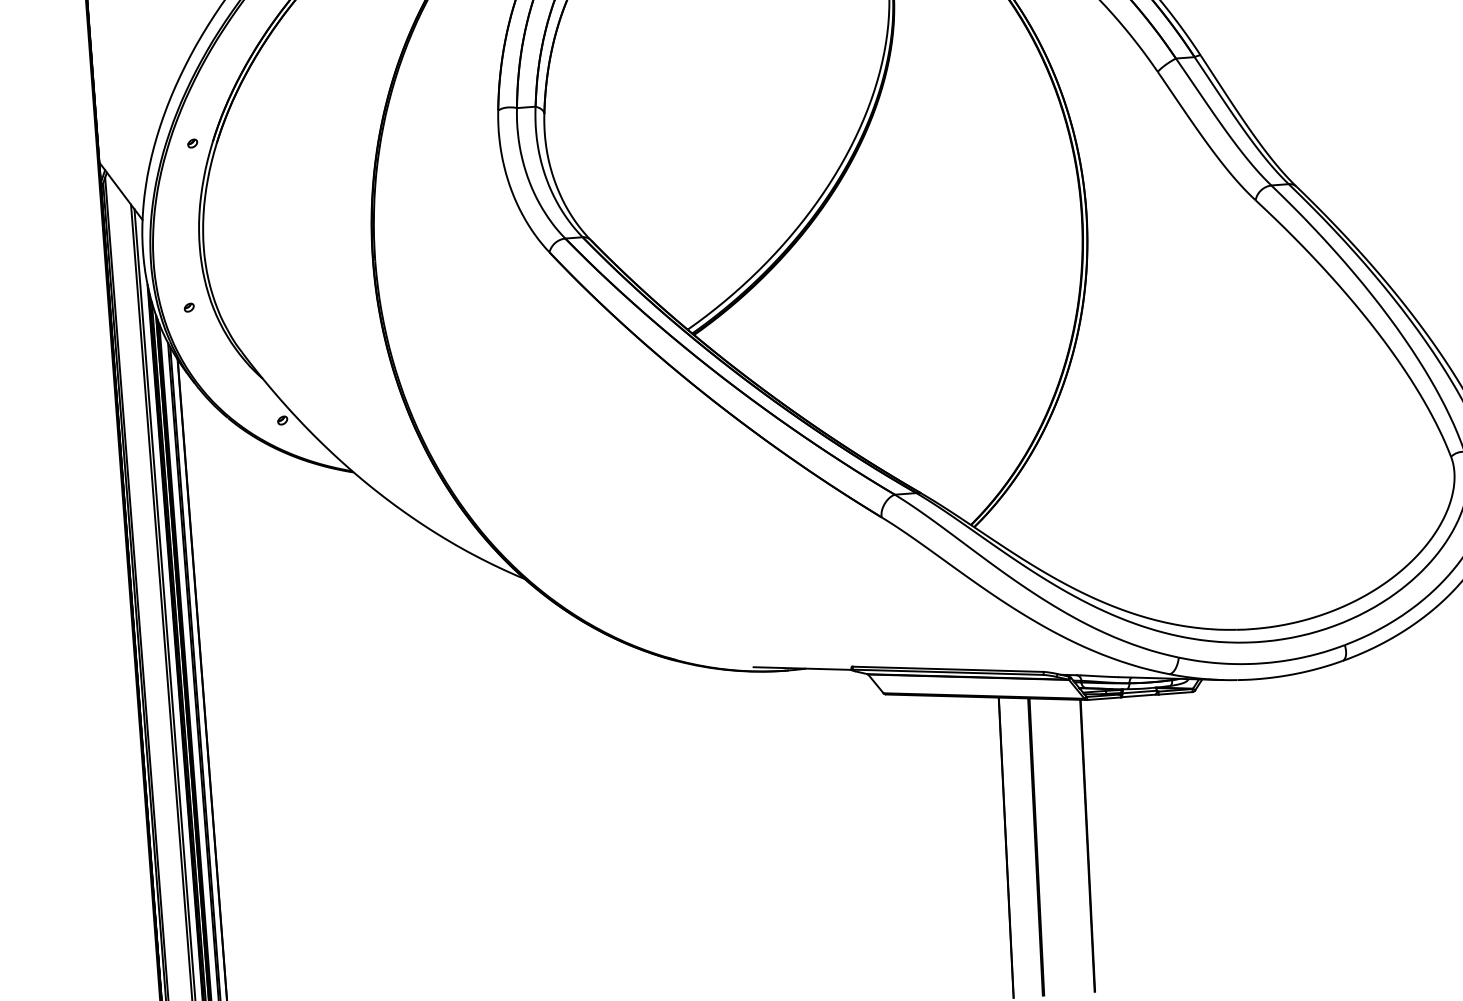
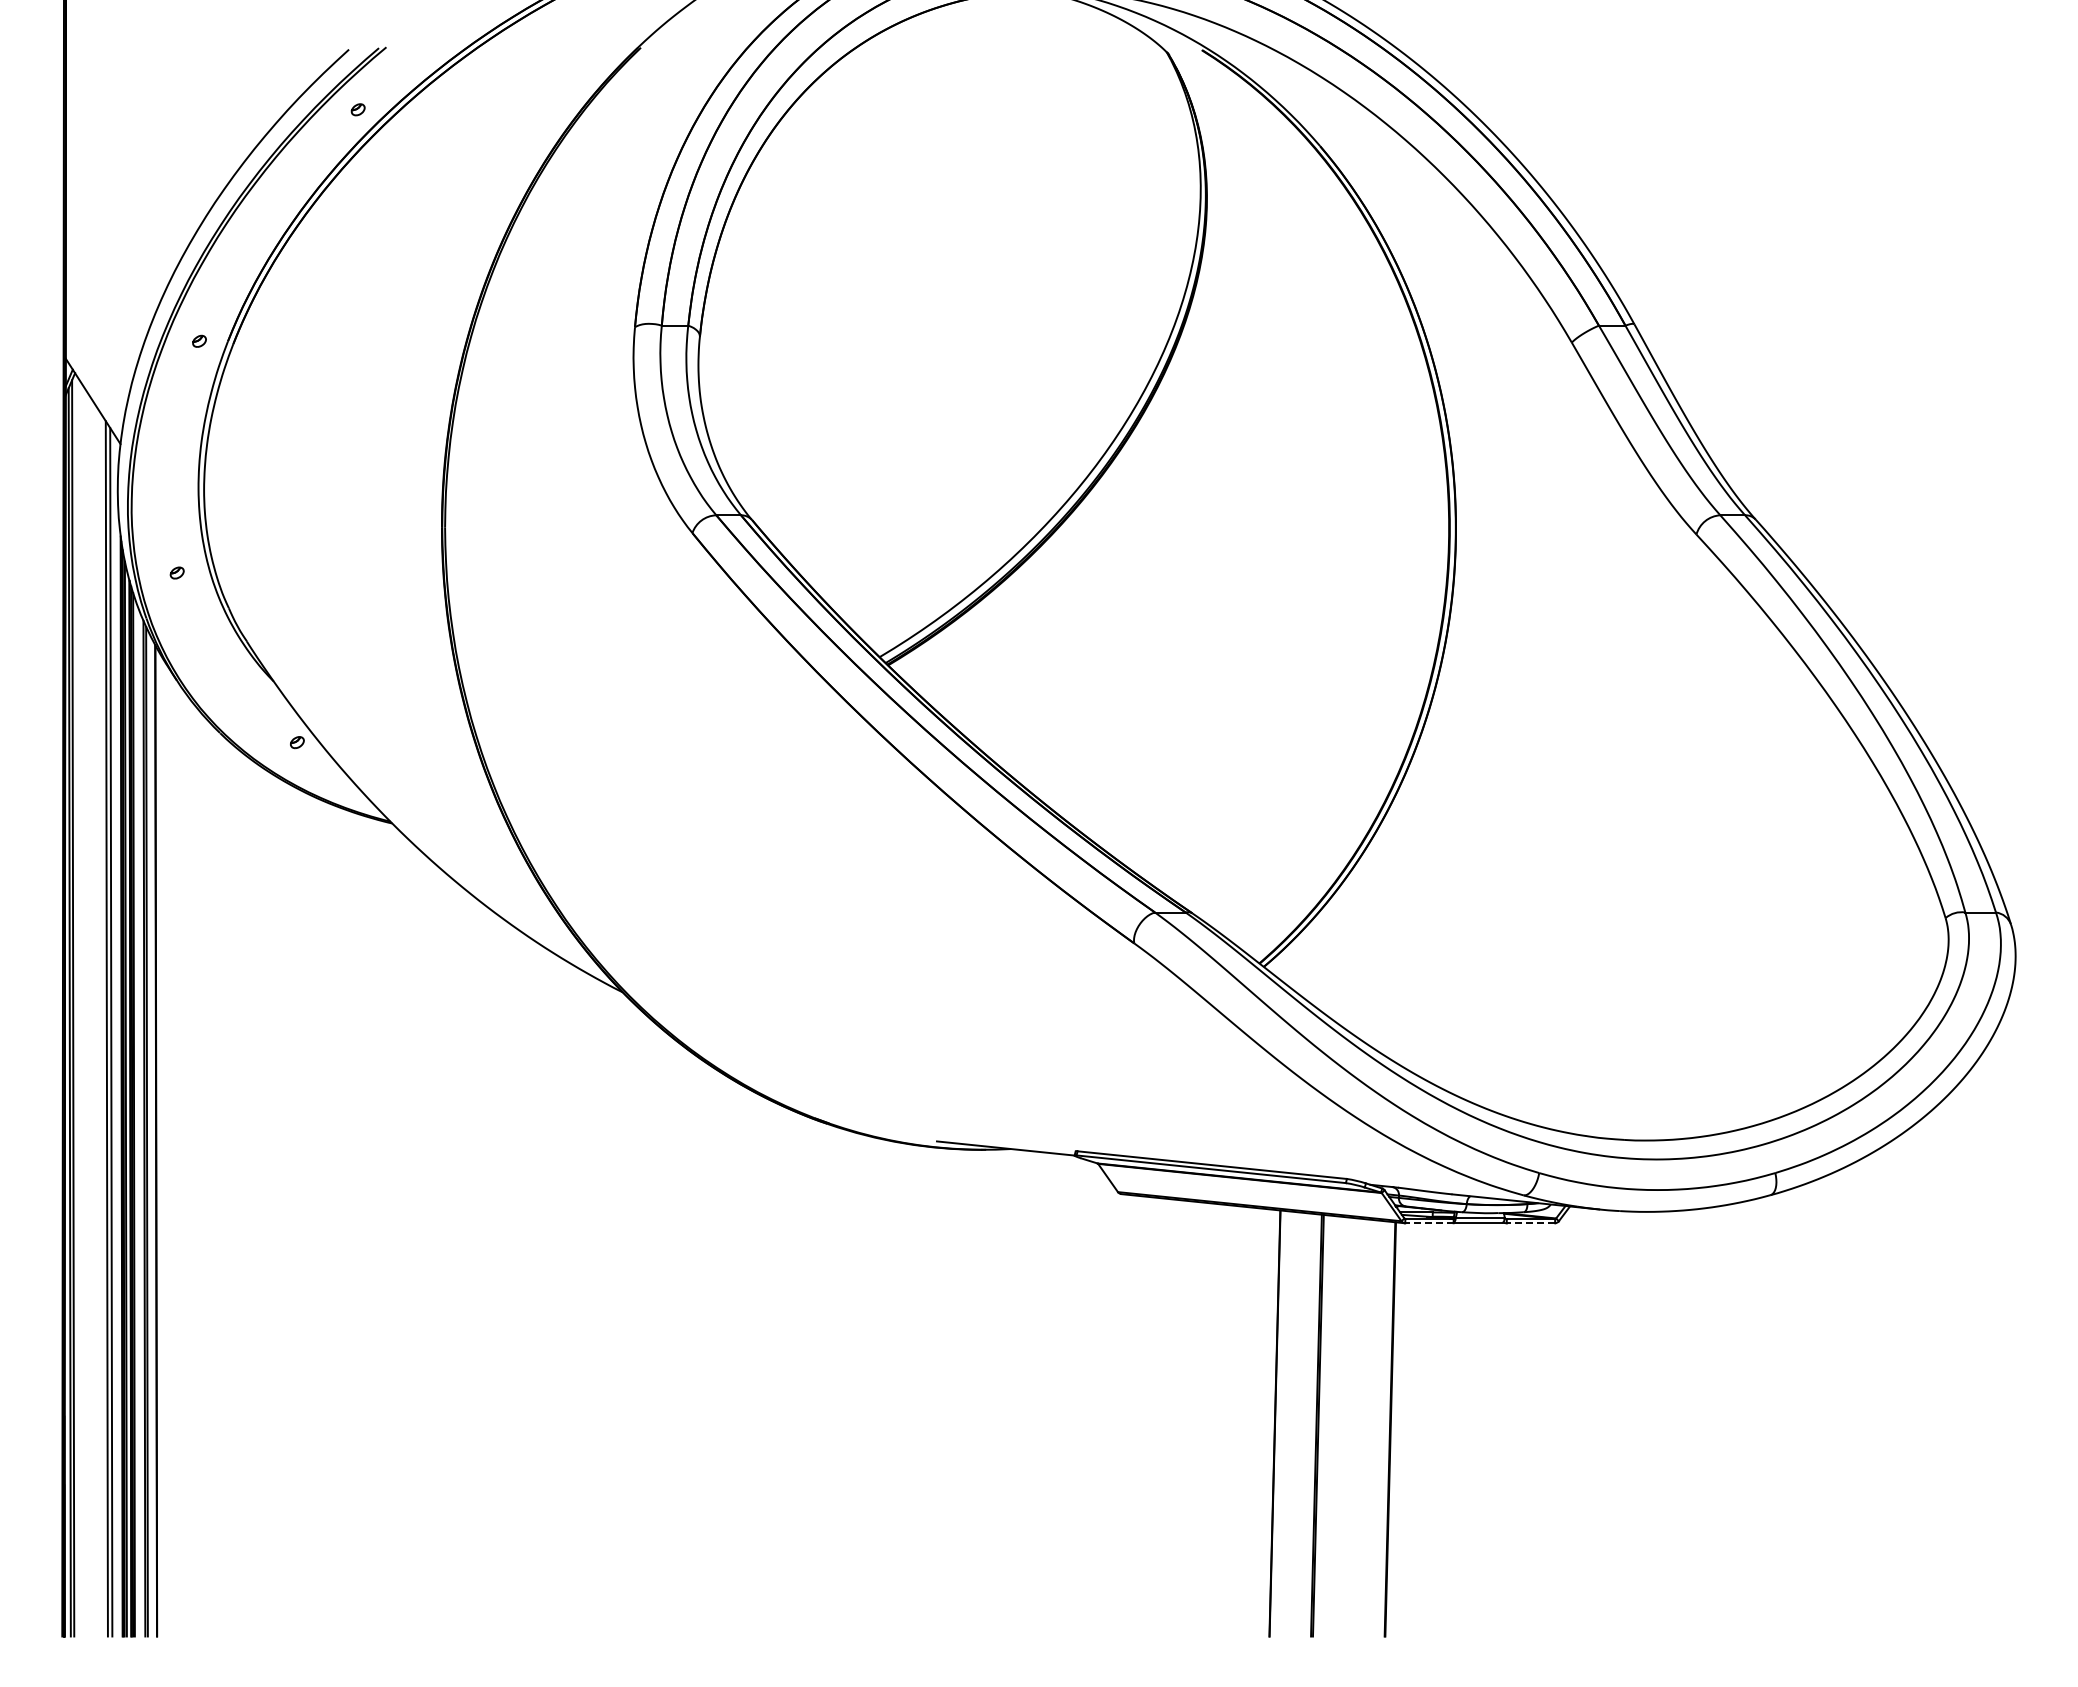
line: (1175, 693) -> (1530, 1223), solid -> dashed
line: (1103, 698) -> (1428, 1223), solid -> dashed

